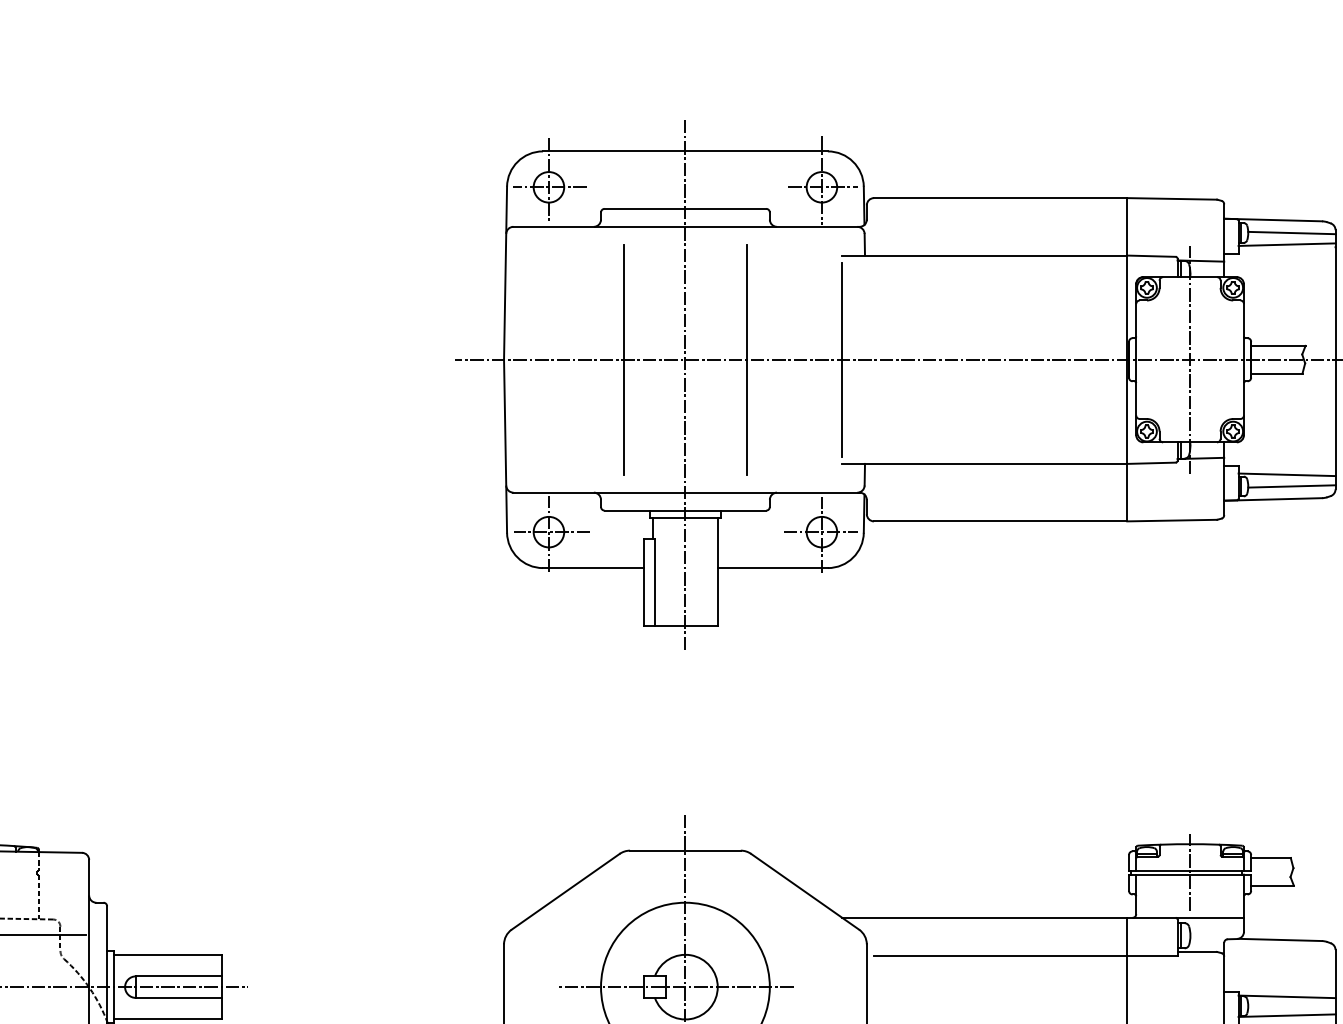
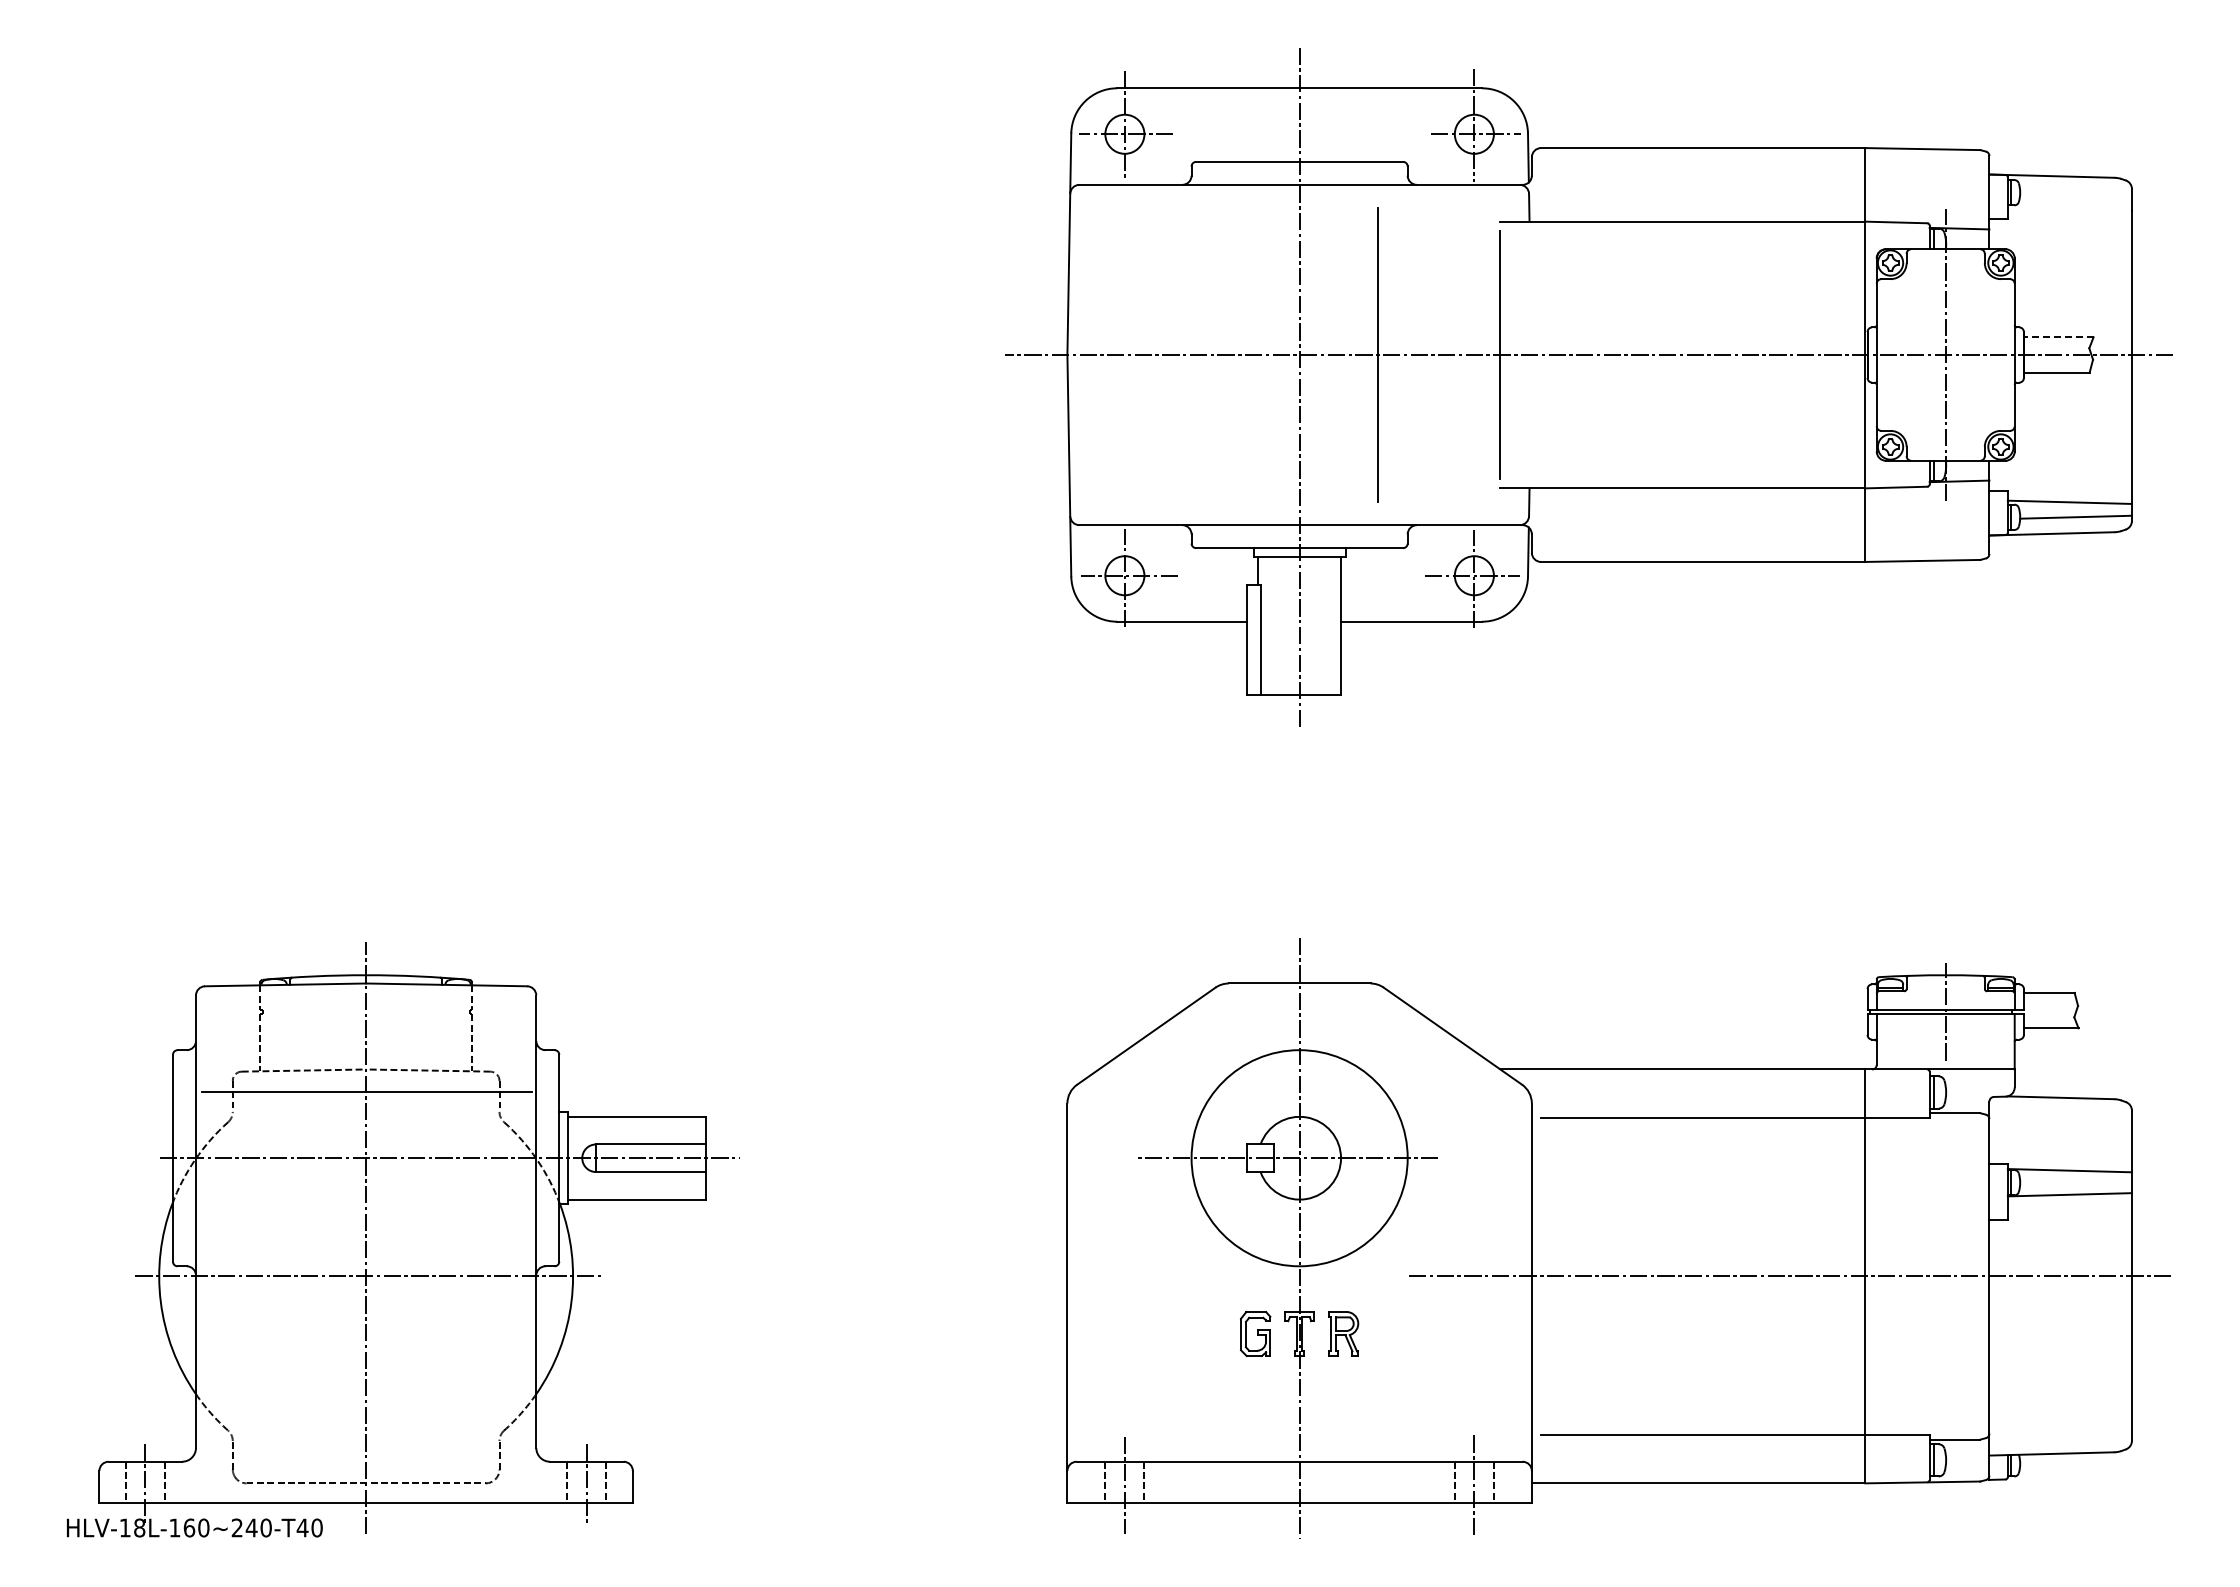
line: (1291, 232) -> (2075, 192), removed
line: (1286, 244) -> (2069, 207), removed
line: (1278, 346) -> (2058, 337), solid -> dashed
line: (624, 359) -> (1221, 354), removed

